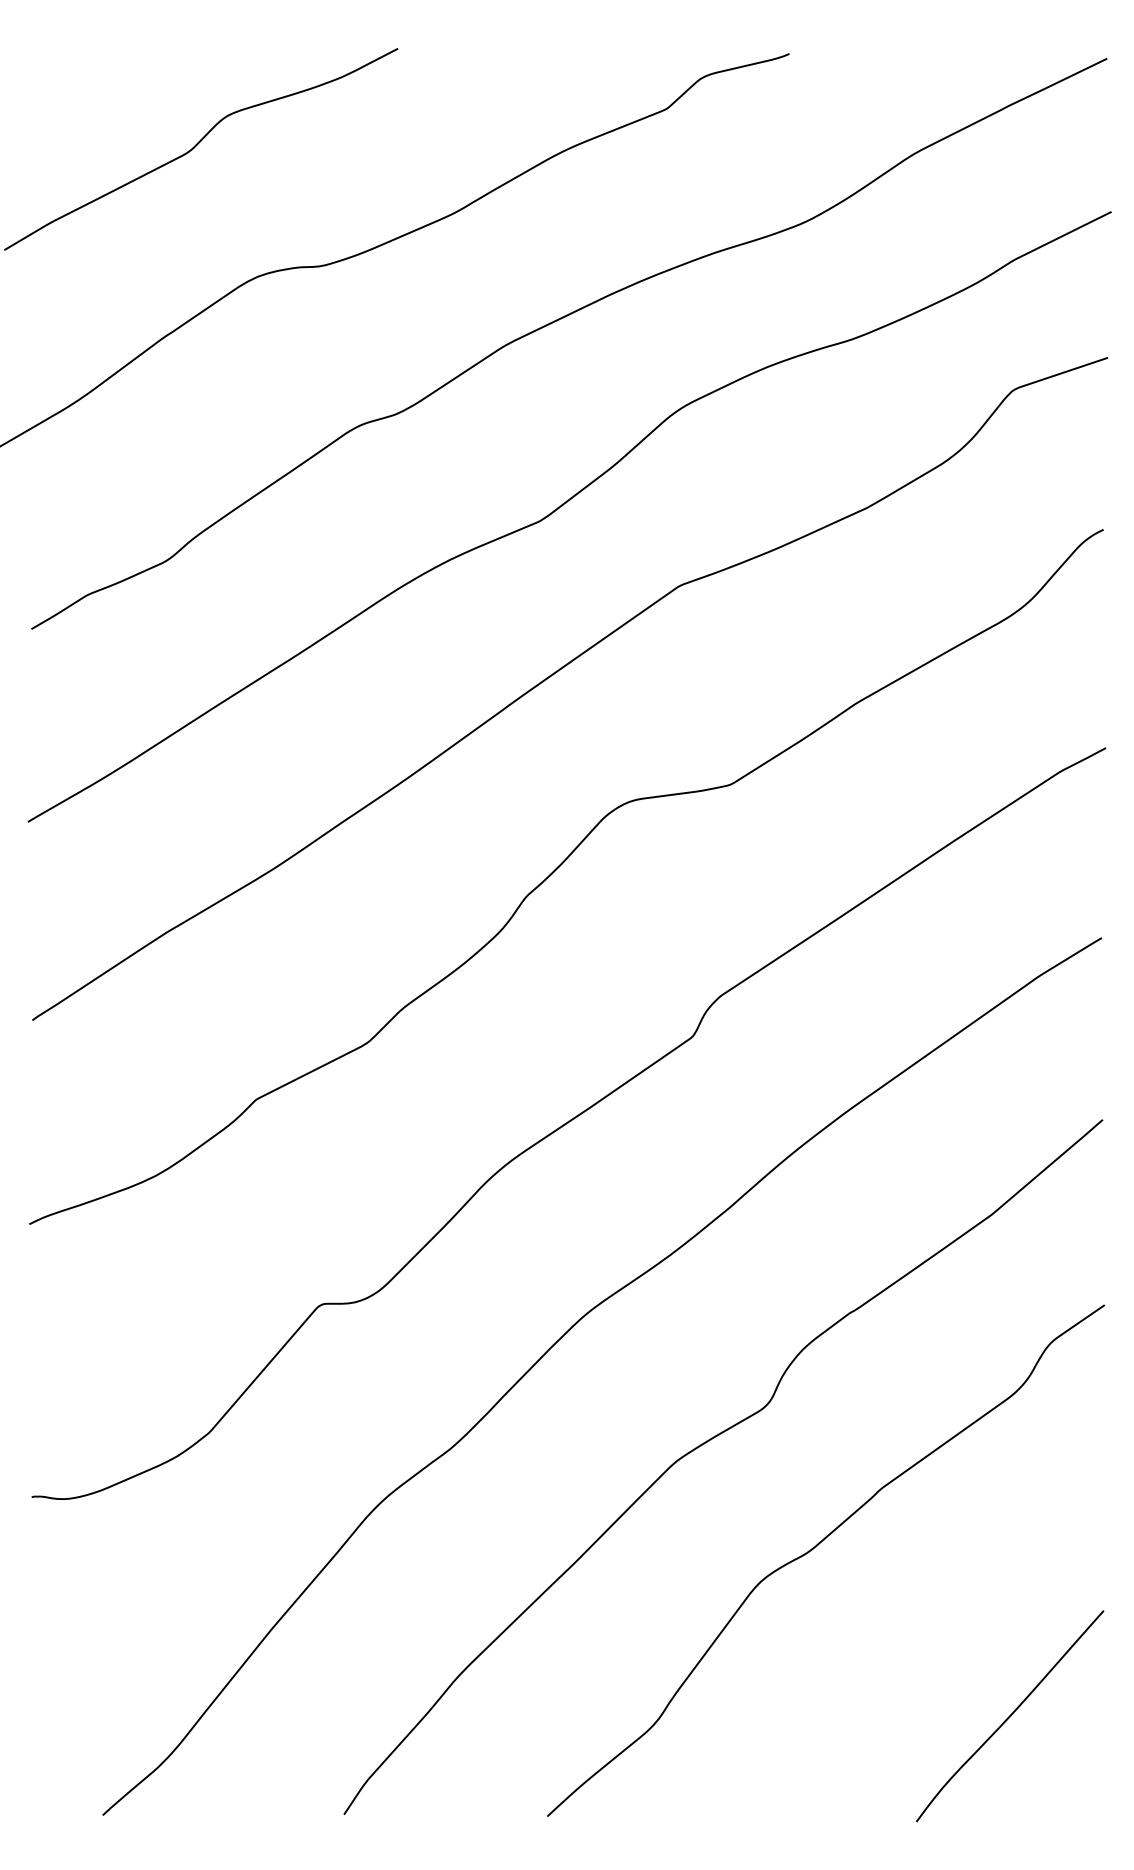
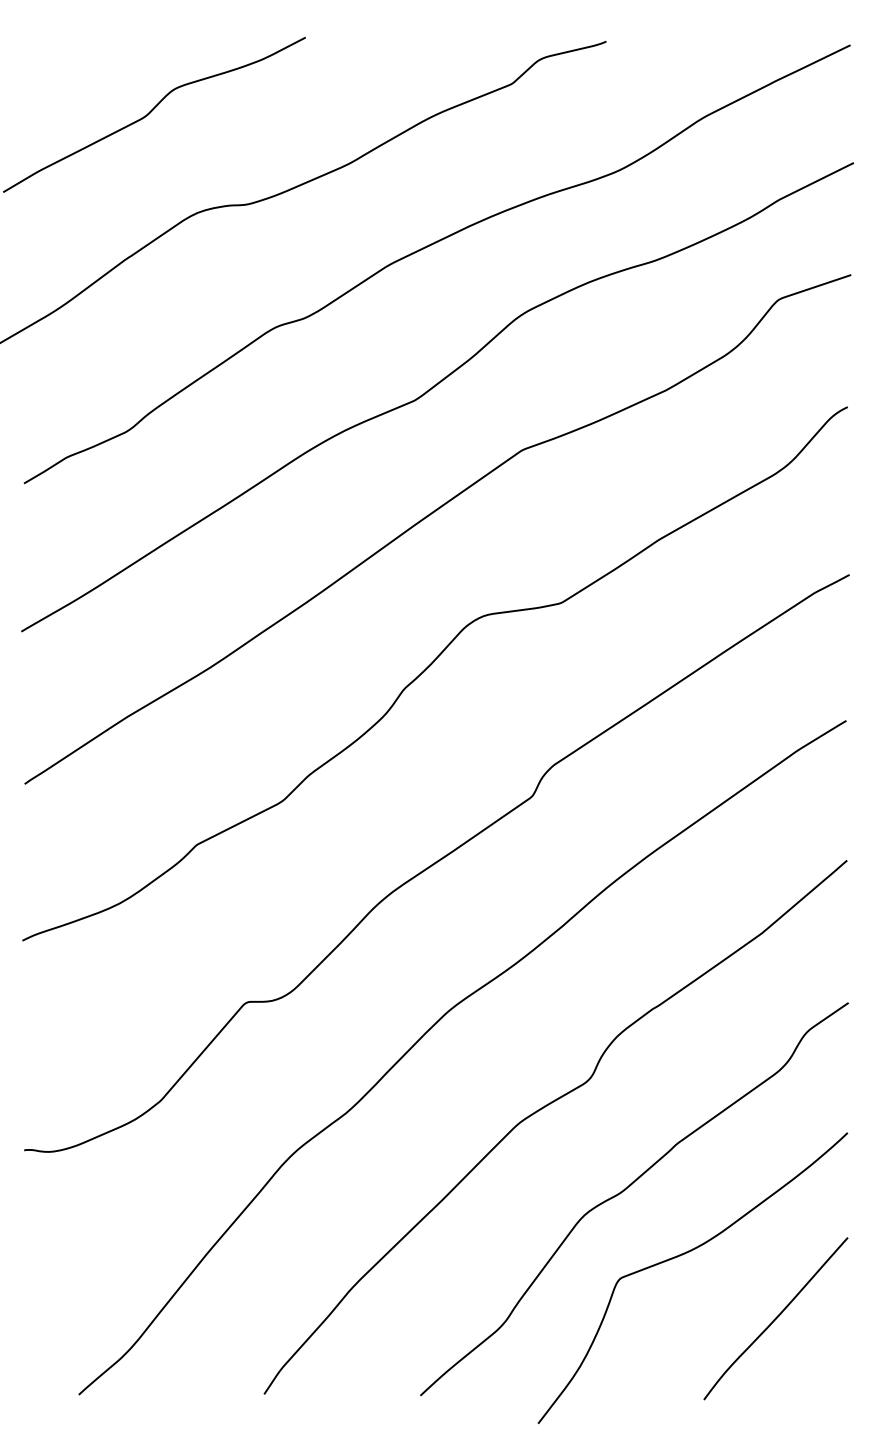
curve: (891, 1632) -> (684, 1254), added

